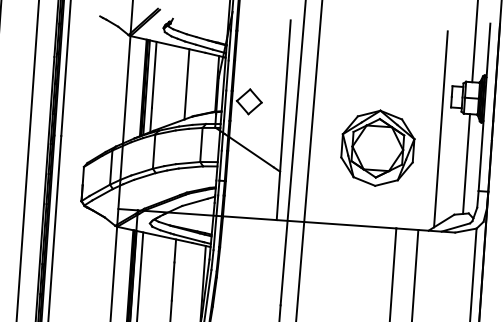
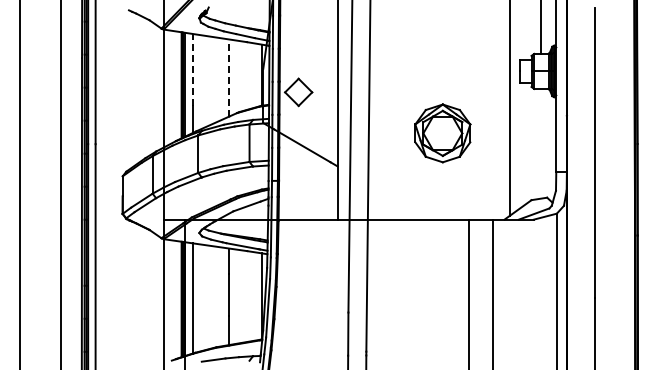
line: (154, 74) -> (192, 69), solid -> dashed
line: (187, 84) -> (229, 78), solid -> dashed
part: (377, 148) -> (442, 133), size x0.7
line: (466, 163) -> (540, 143), removed

